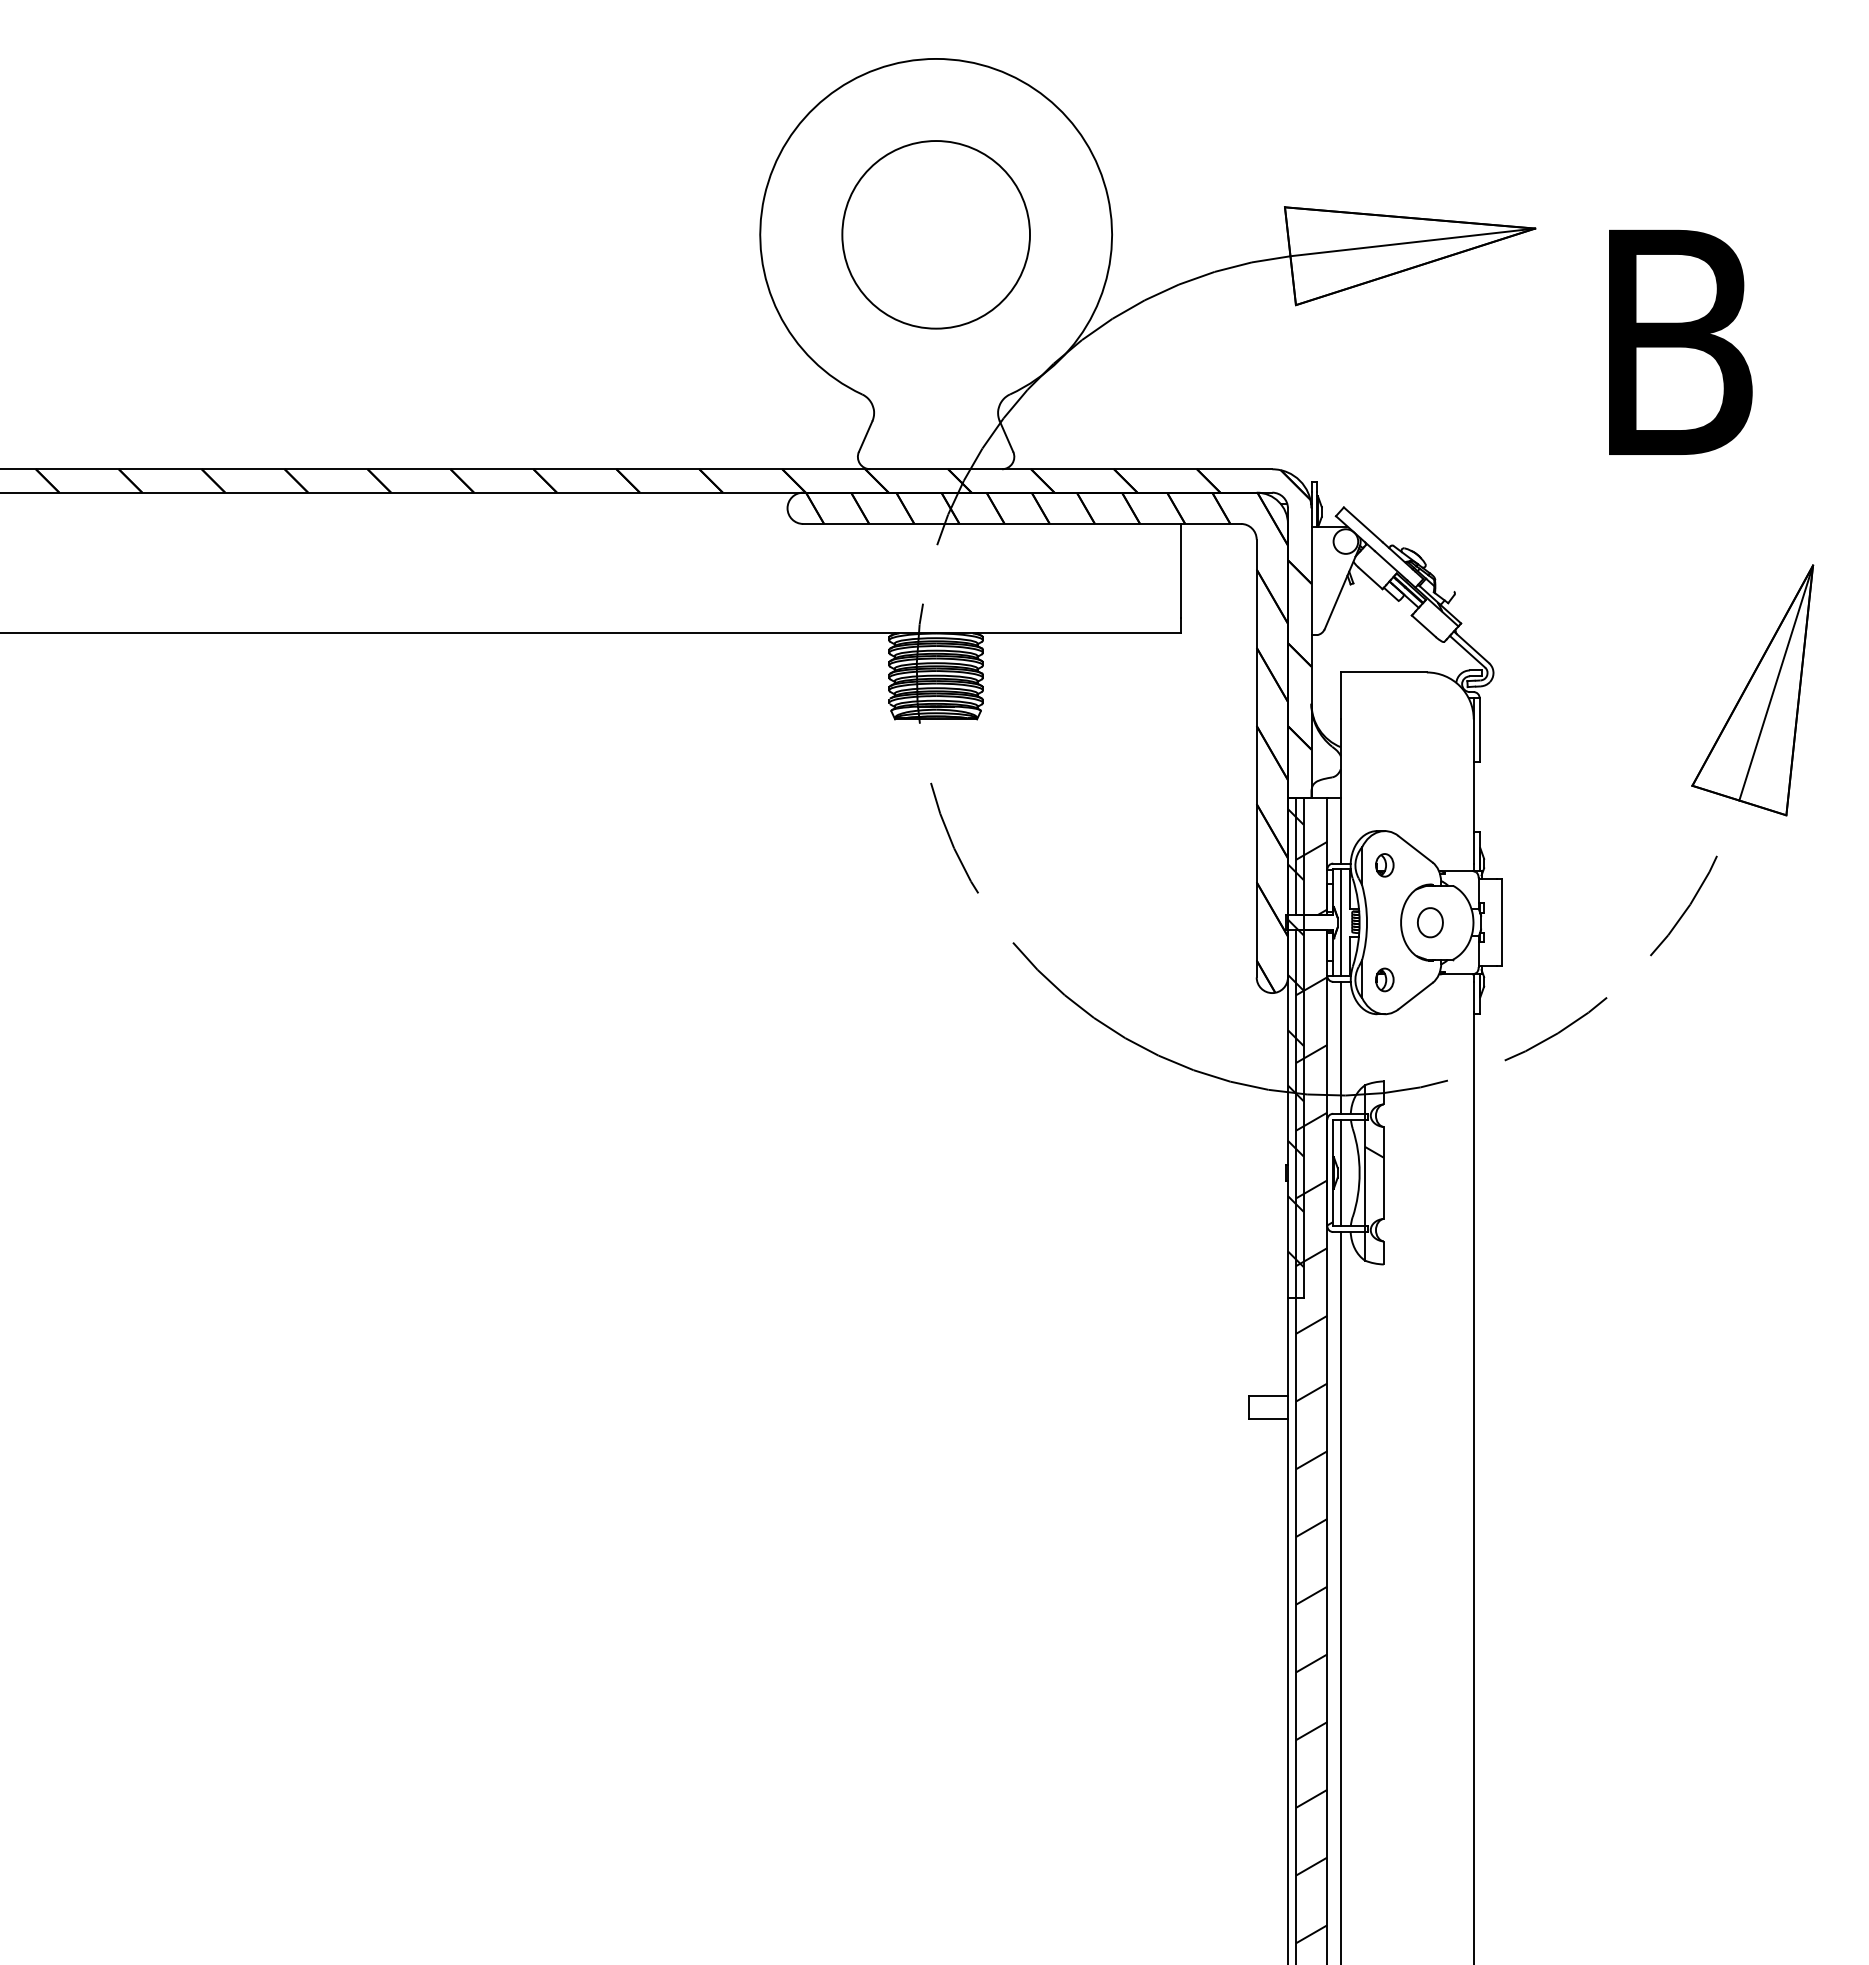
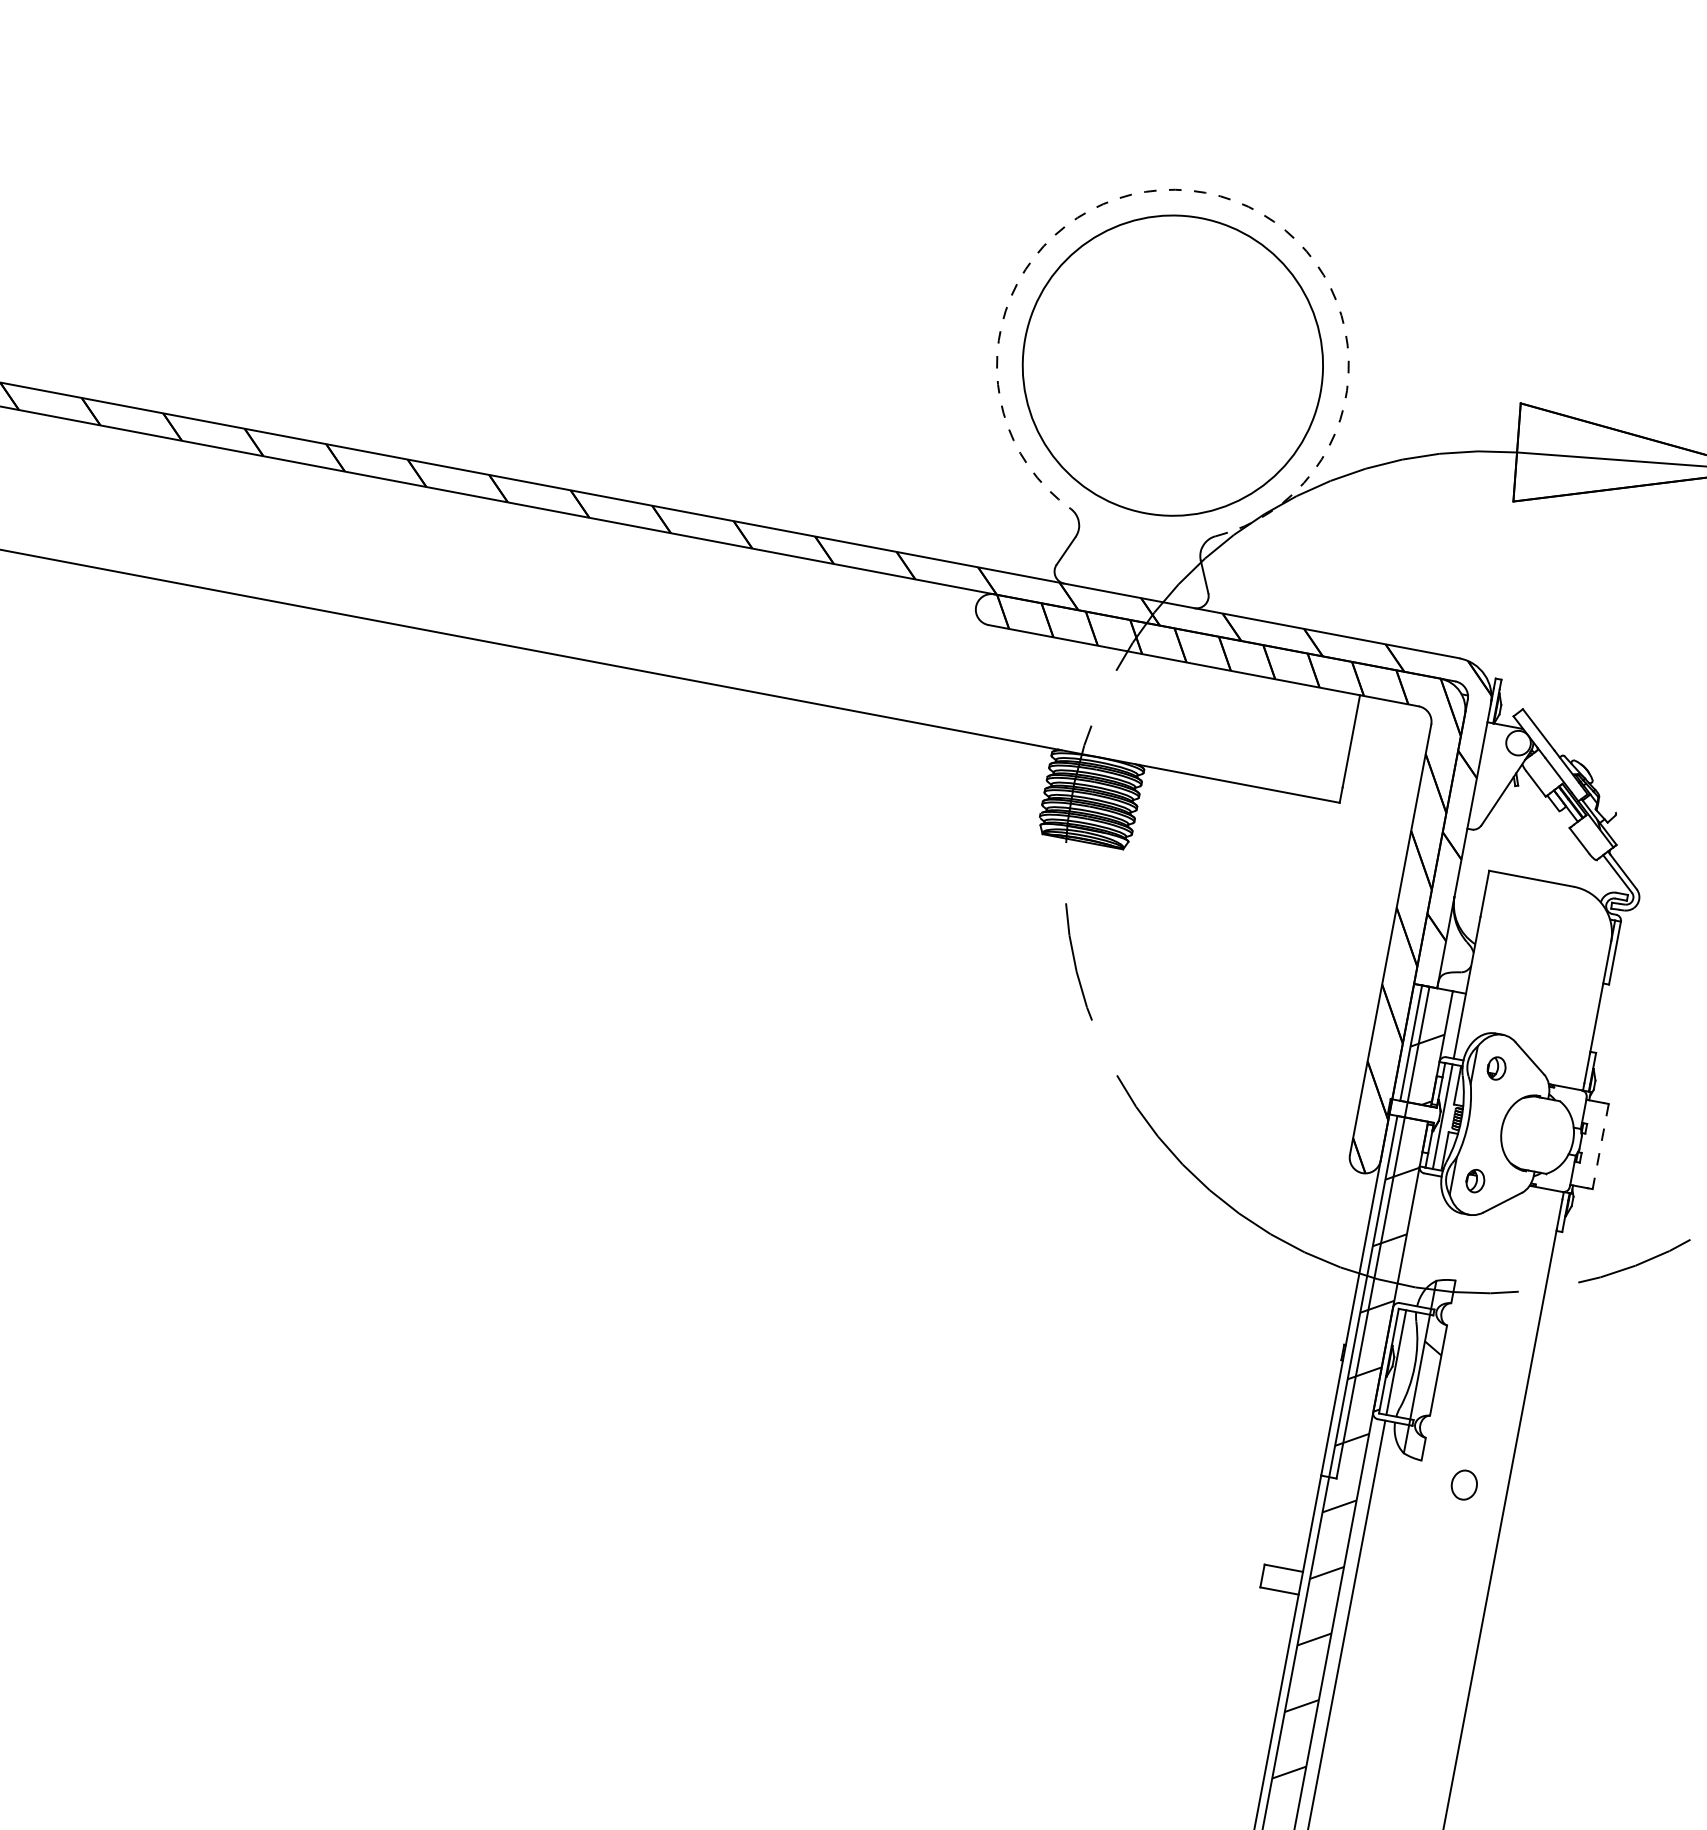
arc: (936, 58) -> (1205, 192), solid -> dashed
circle: (936, 234) -> (1173, 365), size x1.6
part: (1430, 922) -> (1464, 1484), moved
line: (1501, 923) -> (1600, 1147), solid -> dashed
hatch: (1295, 1038) -> (1376, 1222), removed
line: (1340, 1047) -> (1419, 1239), removed

